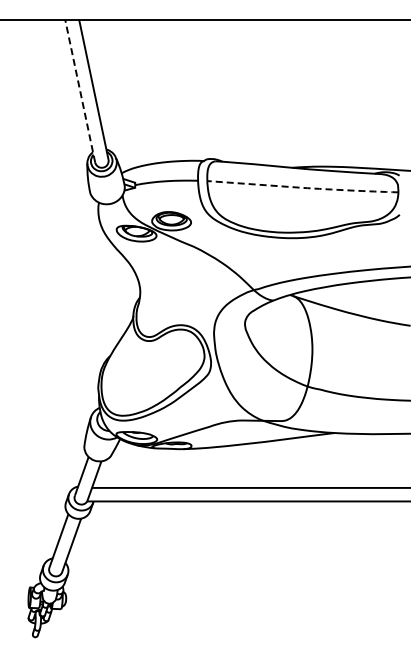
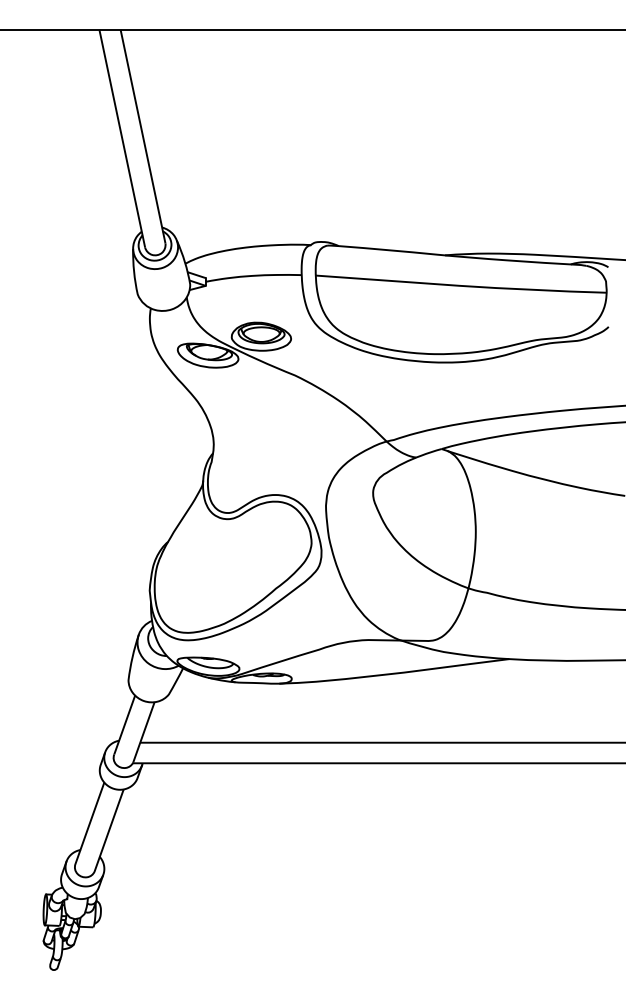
line: (80, 90) -> (122, 137), dashed -> solid
line: (304, 187) -> (463, 285), dashed -> solid

